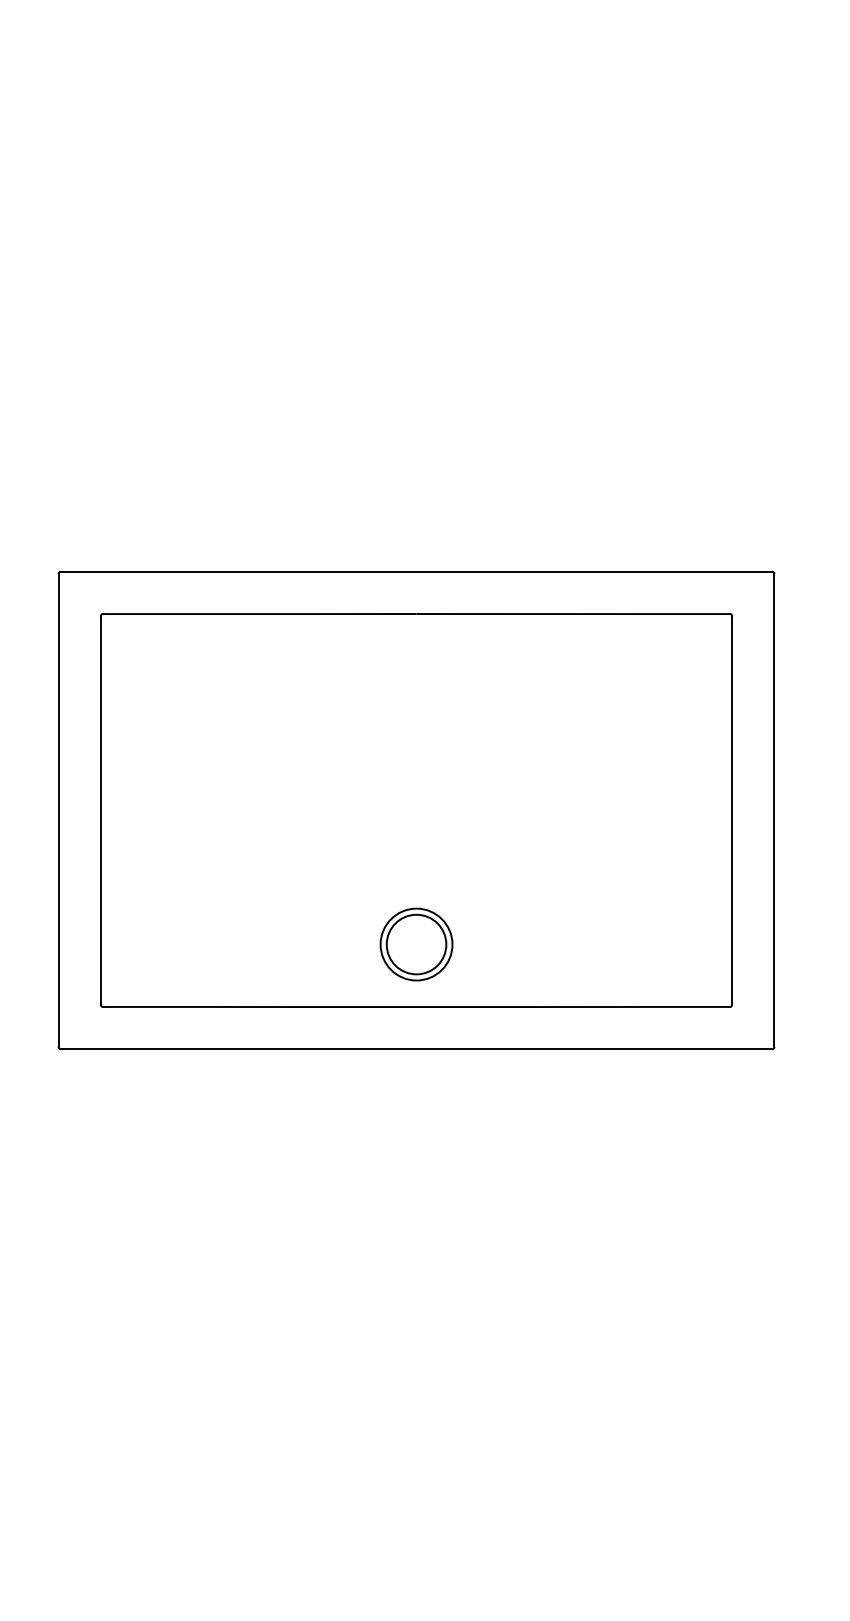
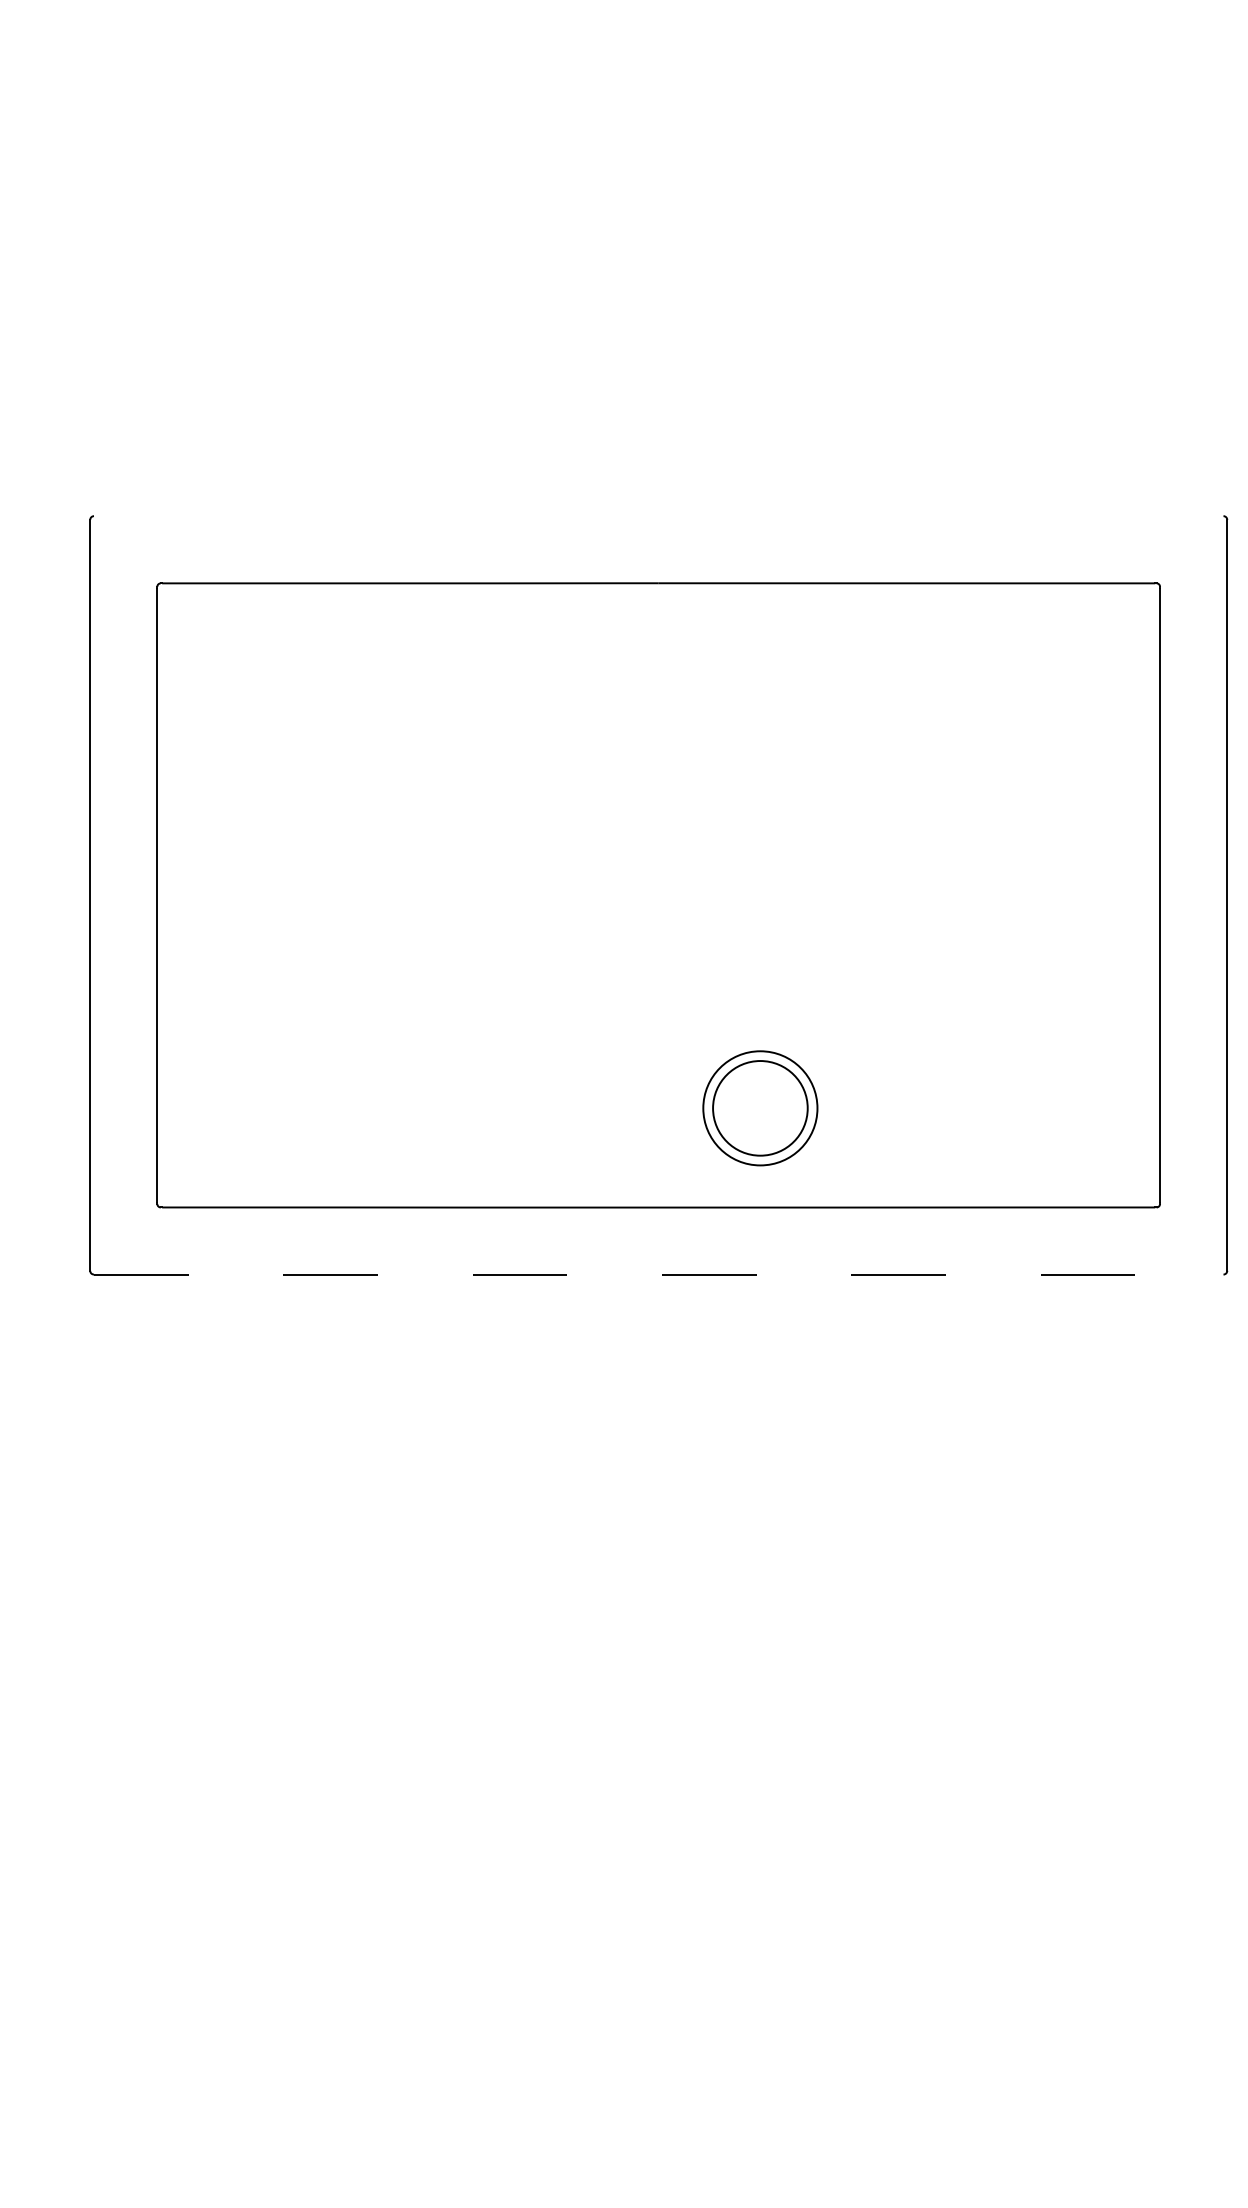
line: (416, 571) -> (658, 515), removed
part: (416, 944) -> (760, 1108), moved
line: (416, 1049) -> (658, 1275), solid -> dashed

